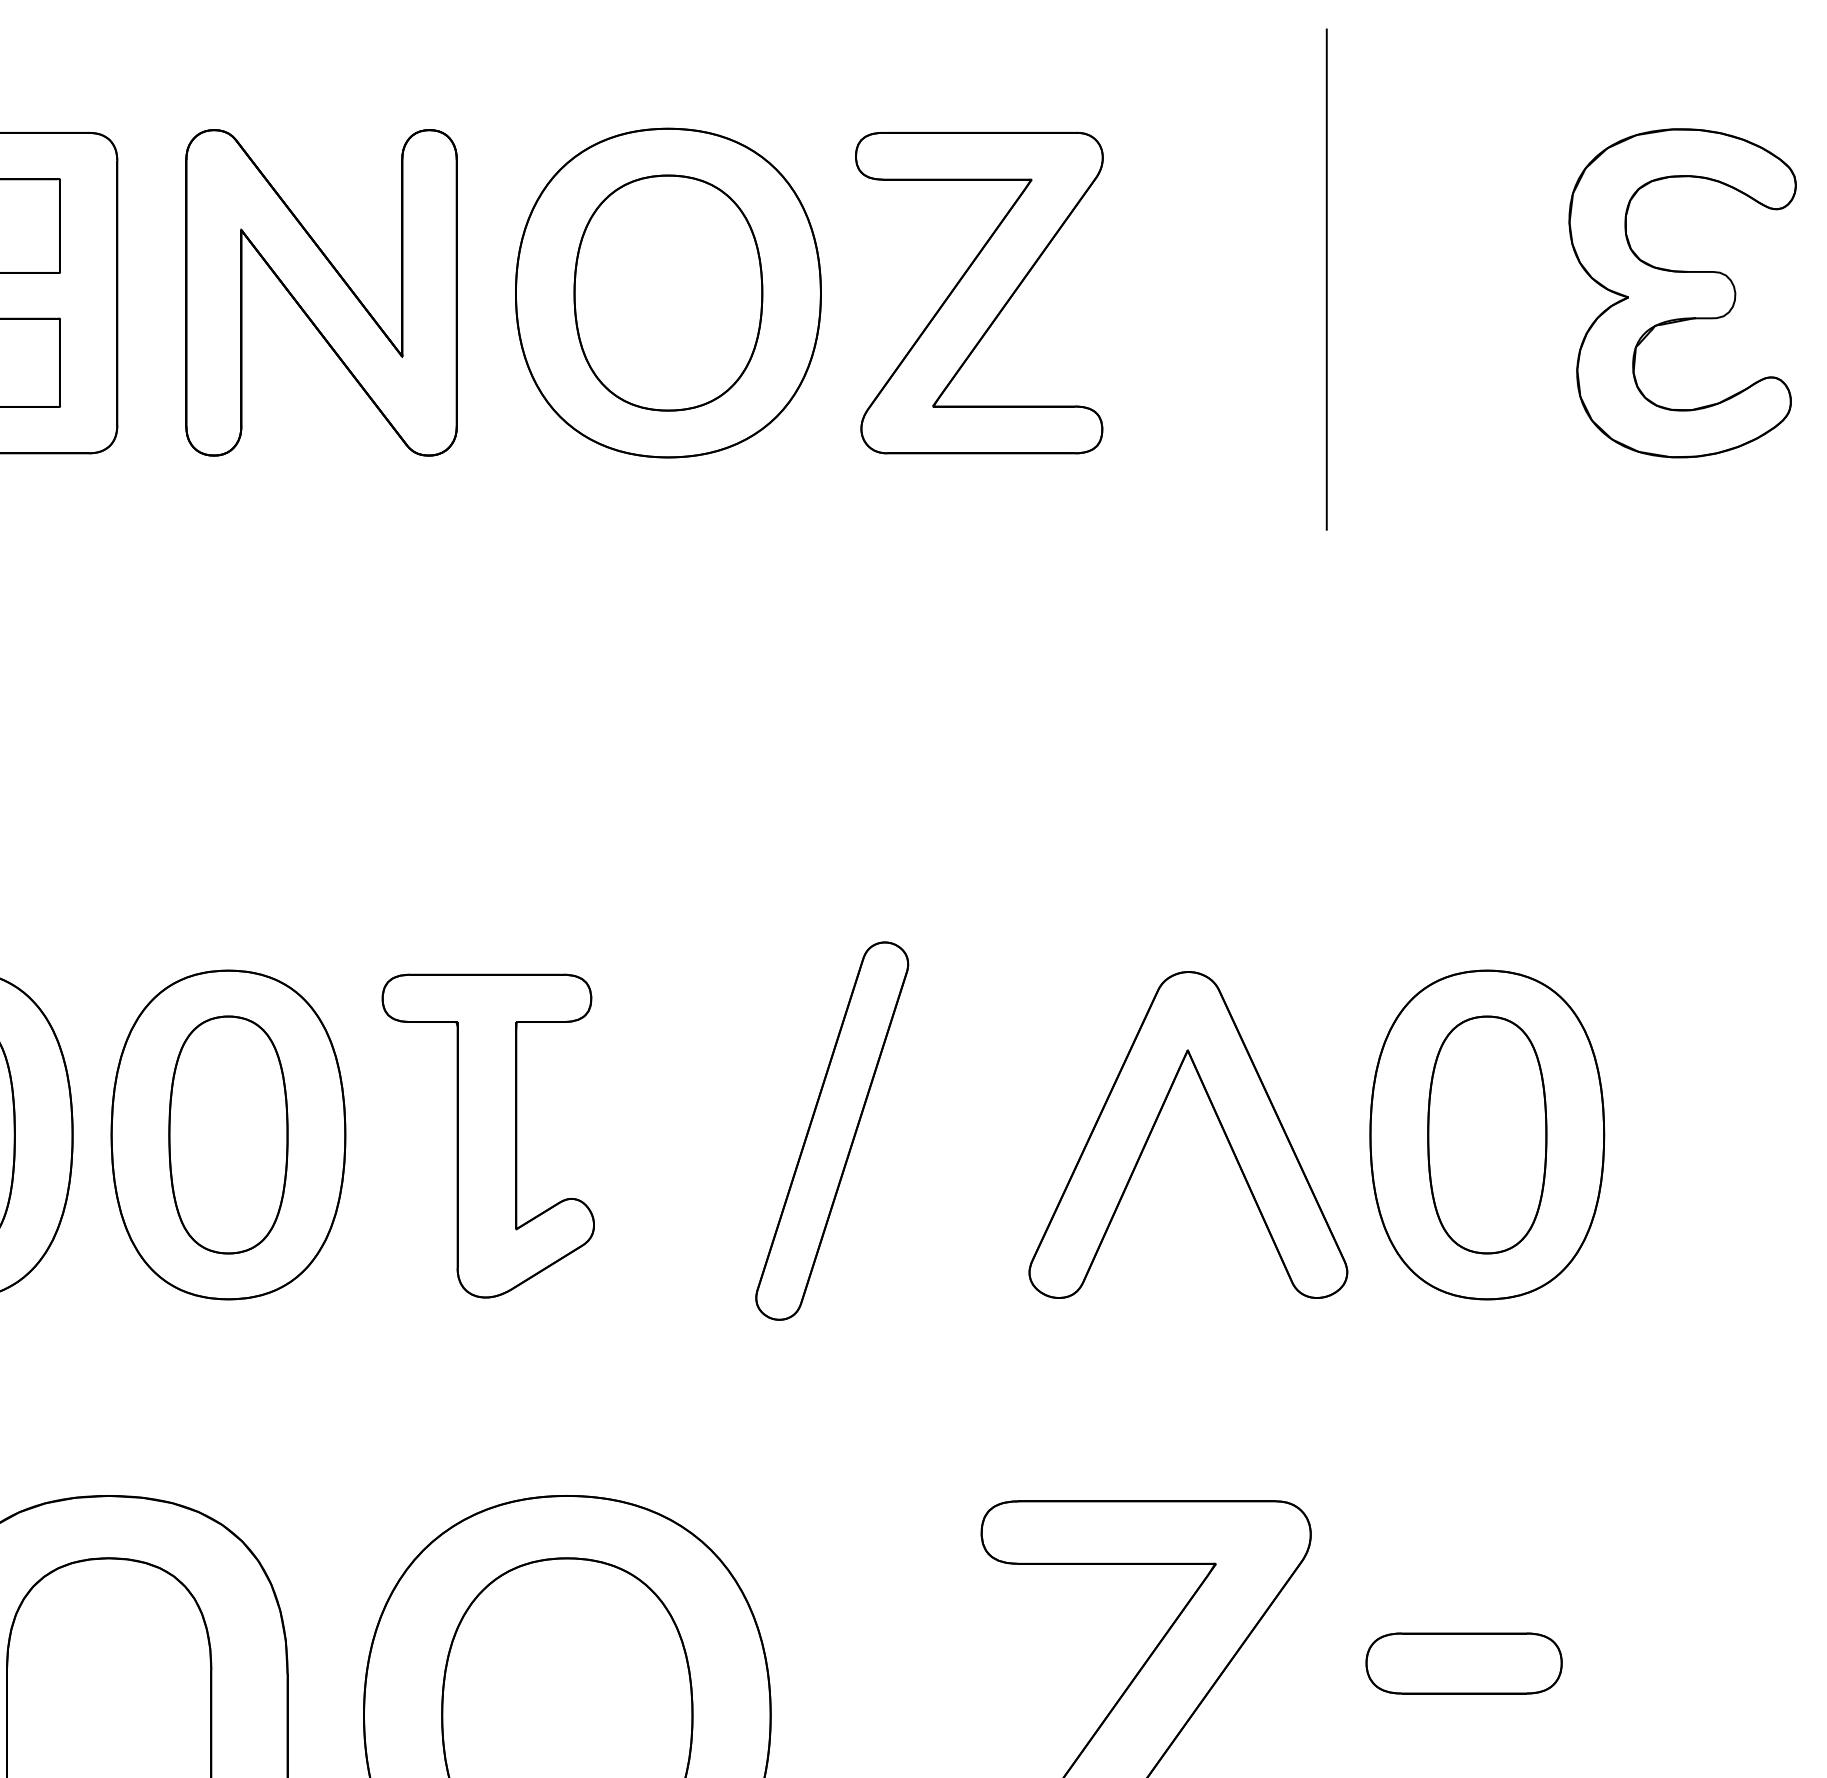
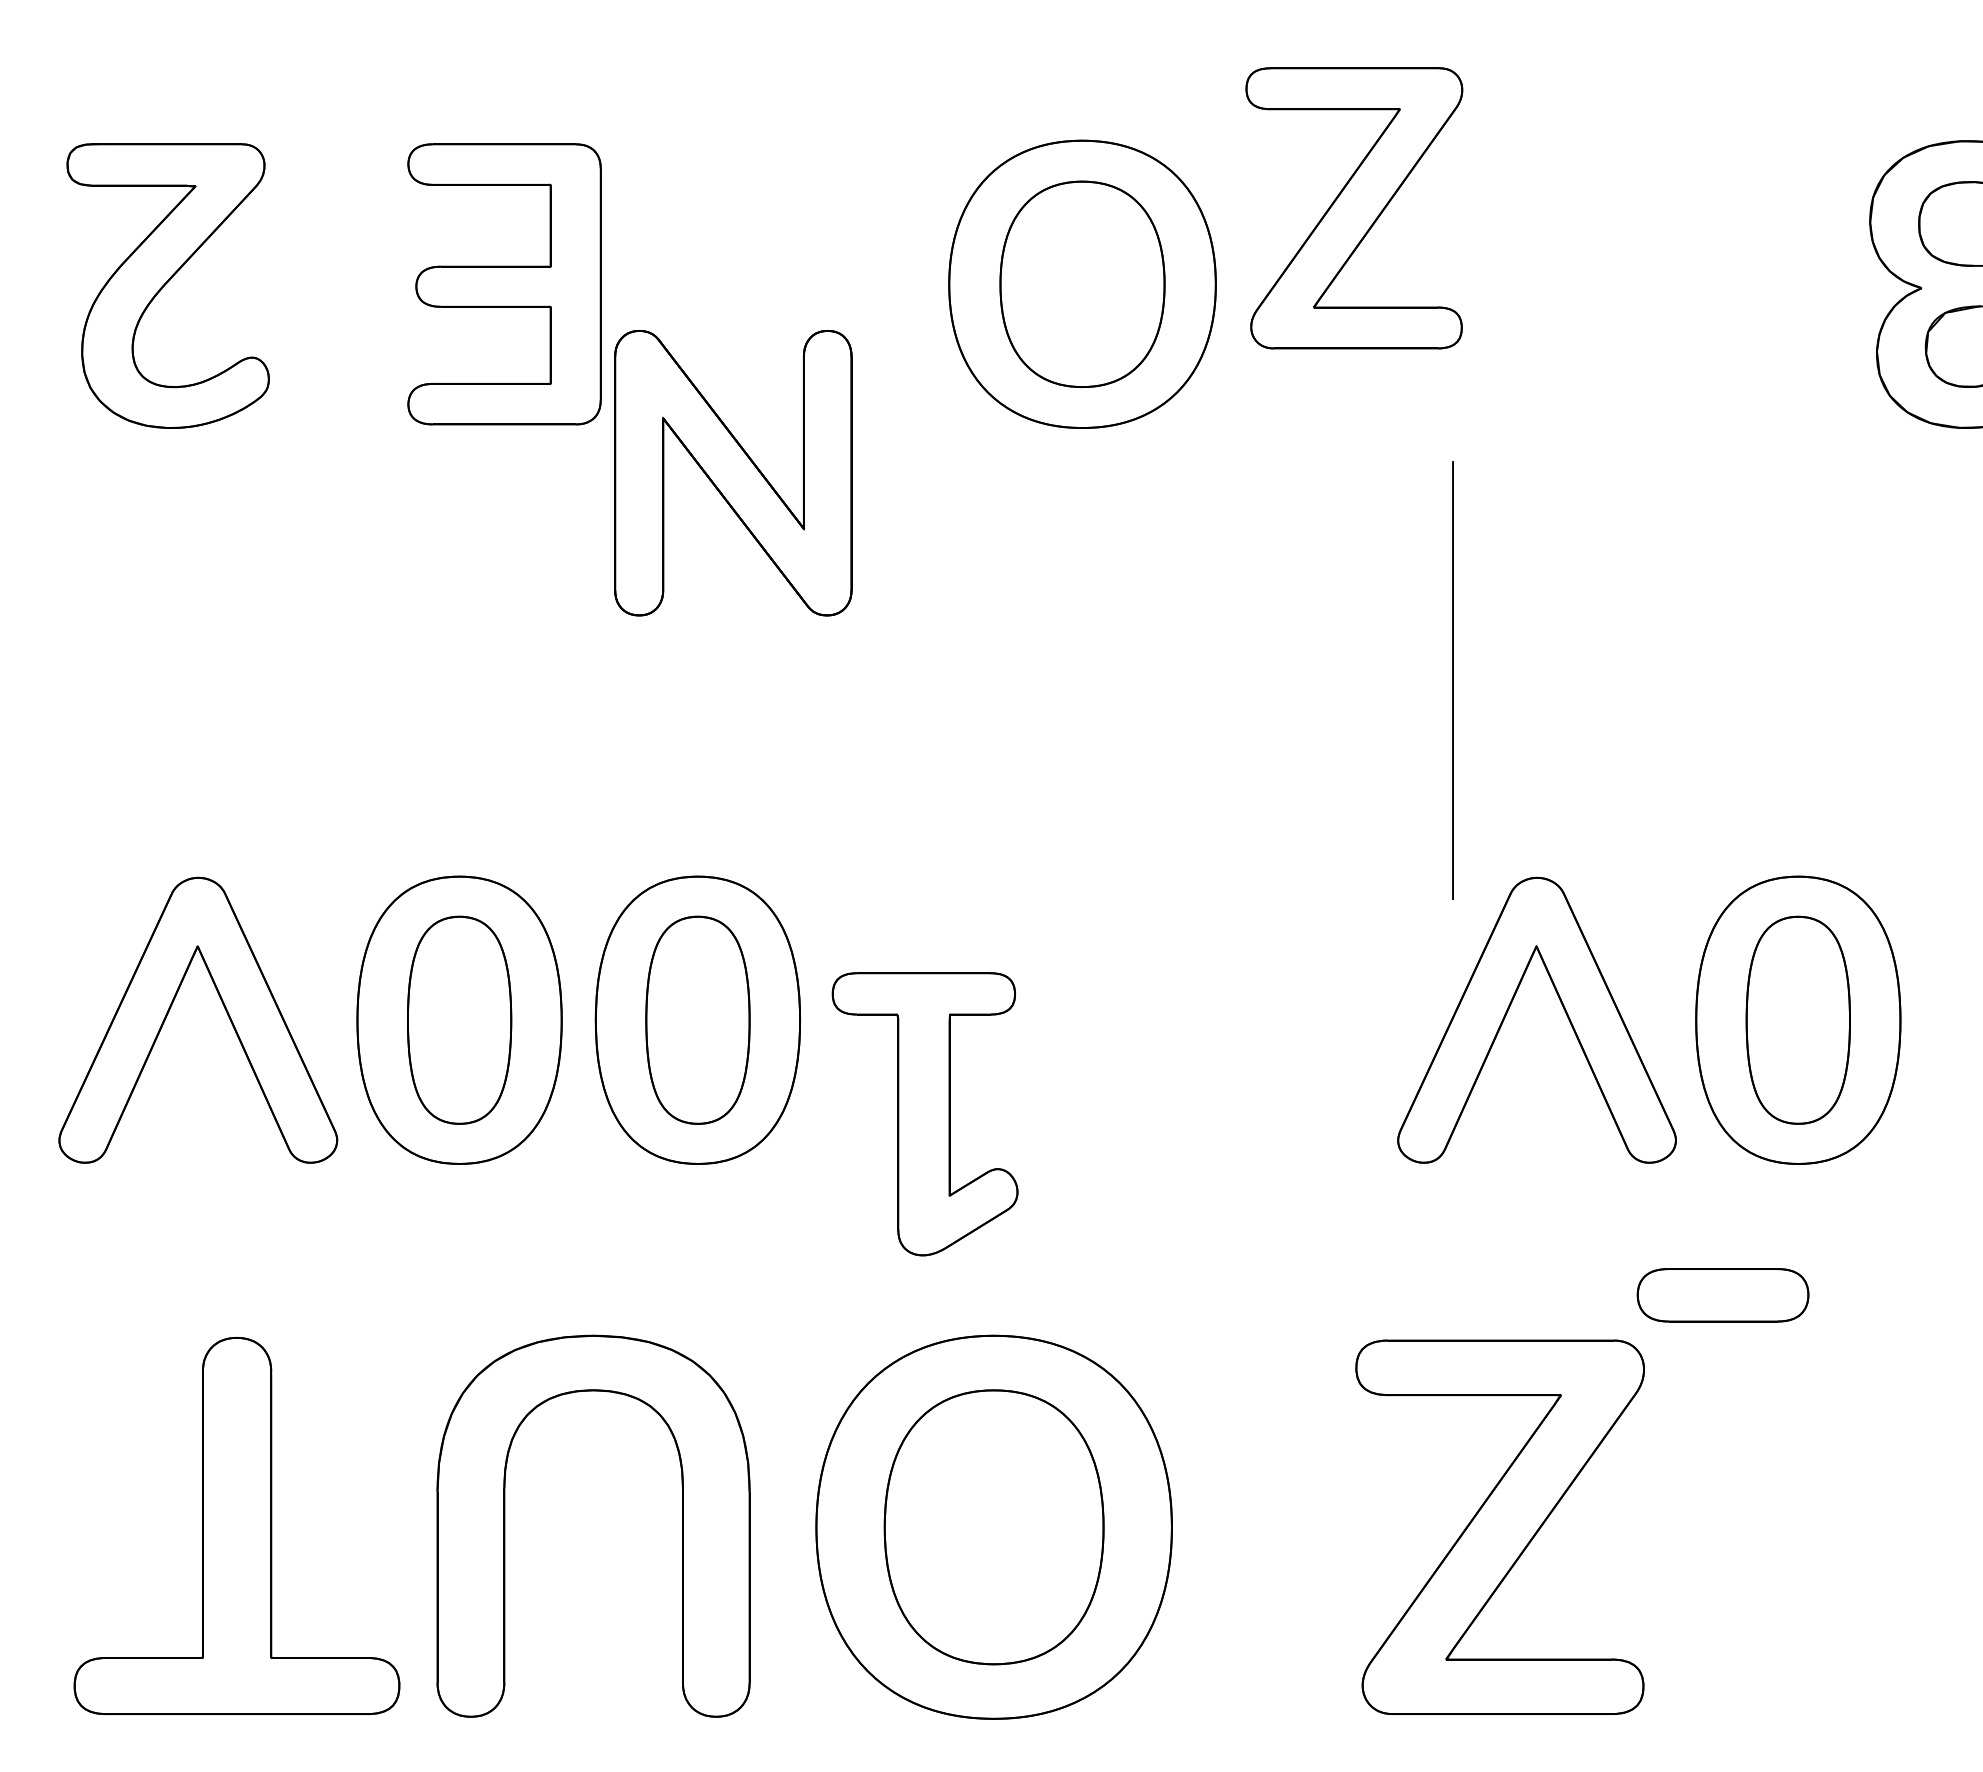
line: (1326, 279) -> (1452, 680), moved
part: (321, 293) -> (733, 473), moved
part: (979, 293) -> (1354, 208), moved
part: (831, 1130) -> (1225, 1016), removed
part: (487, 1136) -> (924, 1114), moved
part: (1463, 1663) -> (1722, 1295), moved

